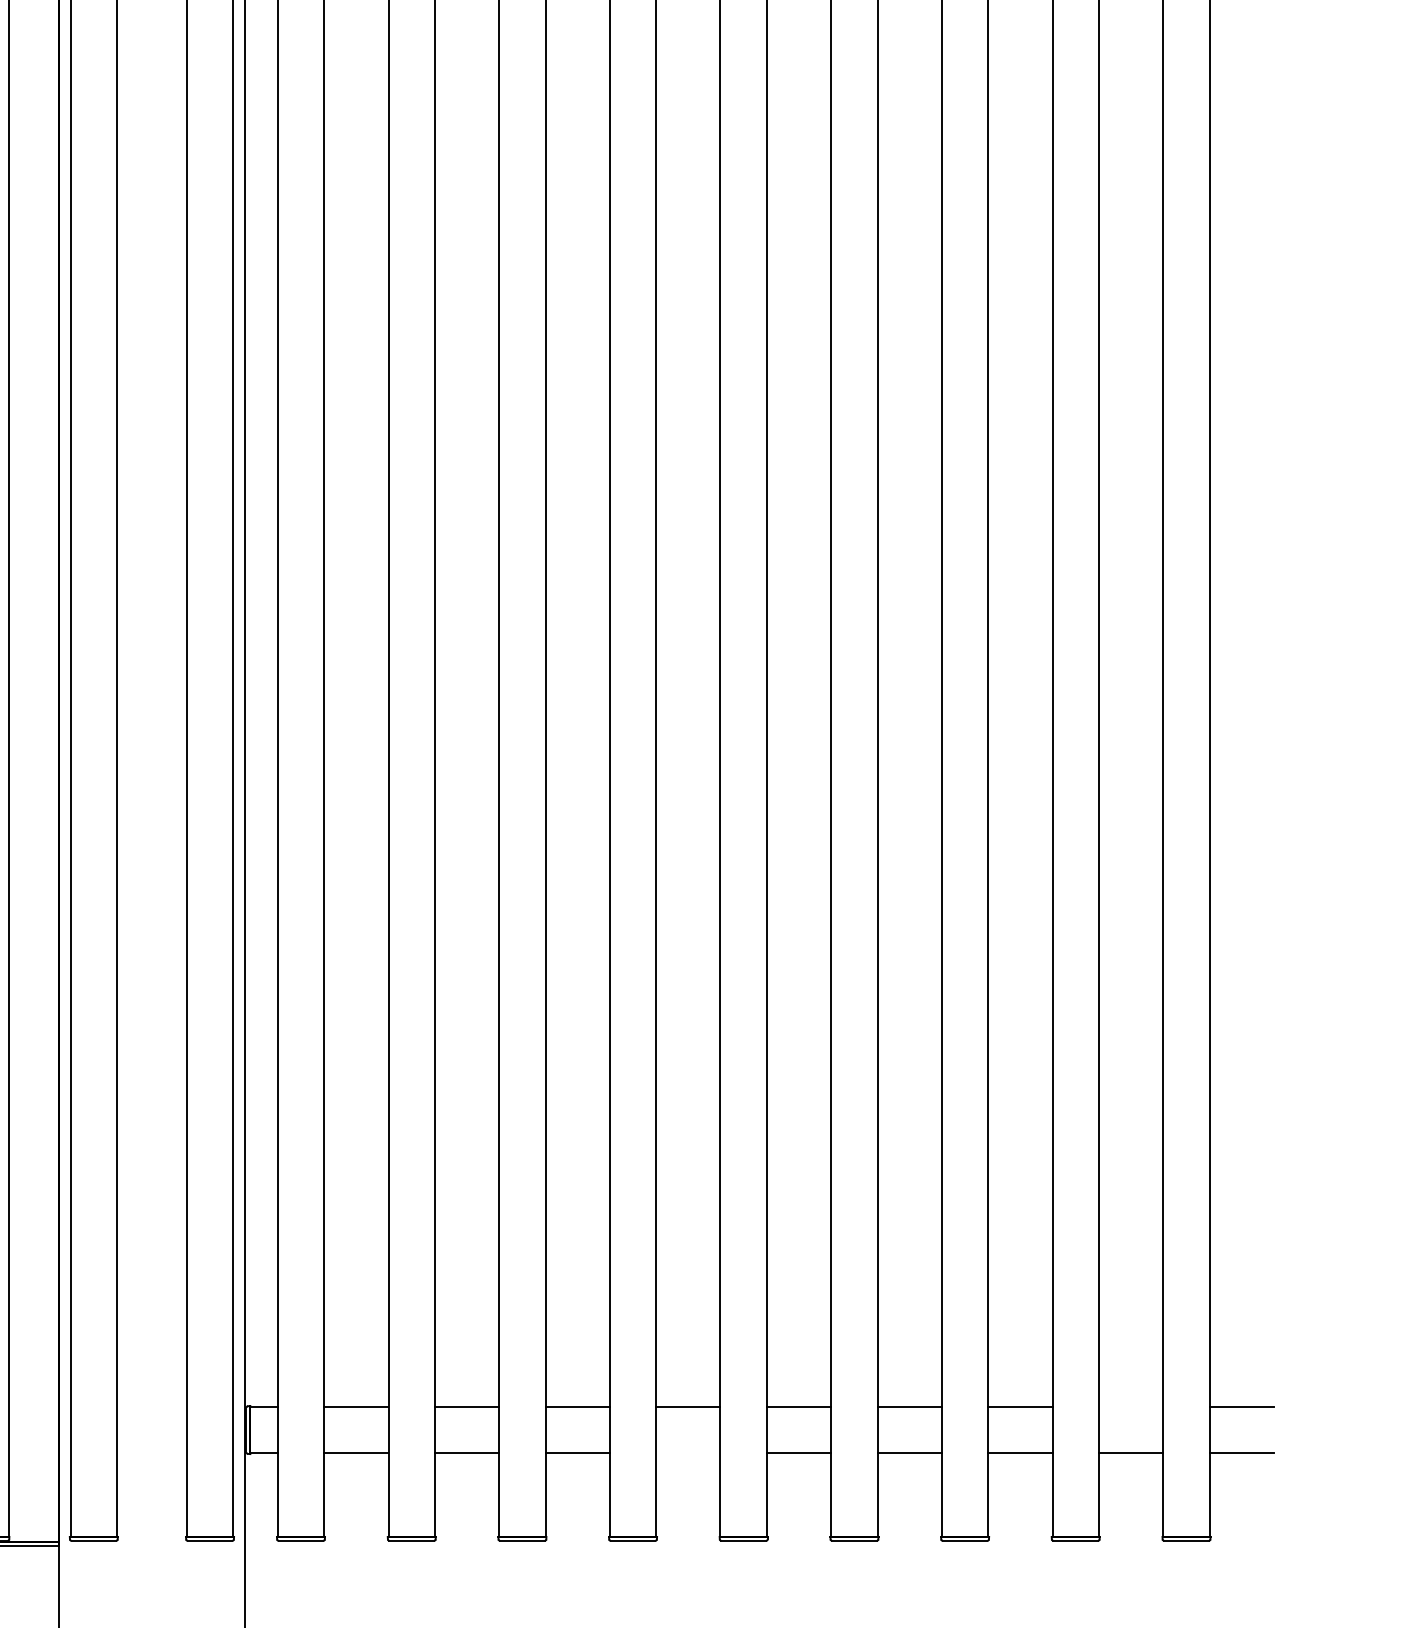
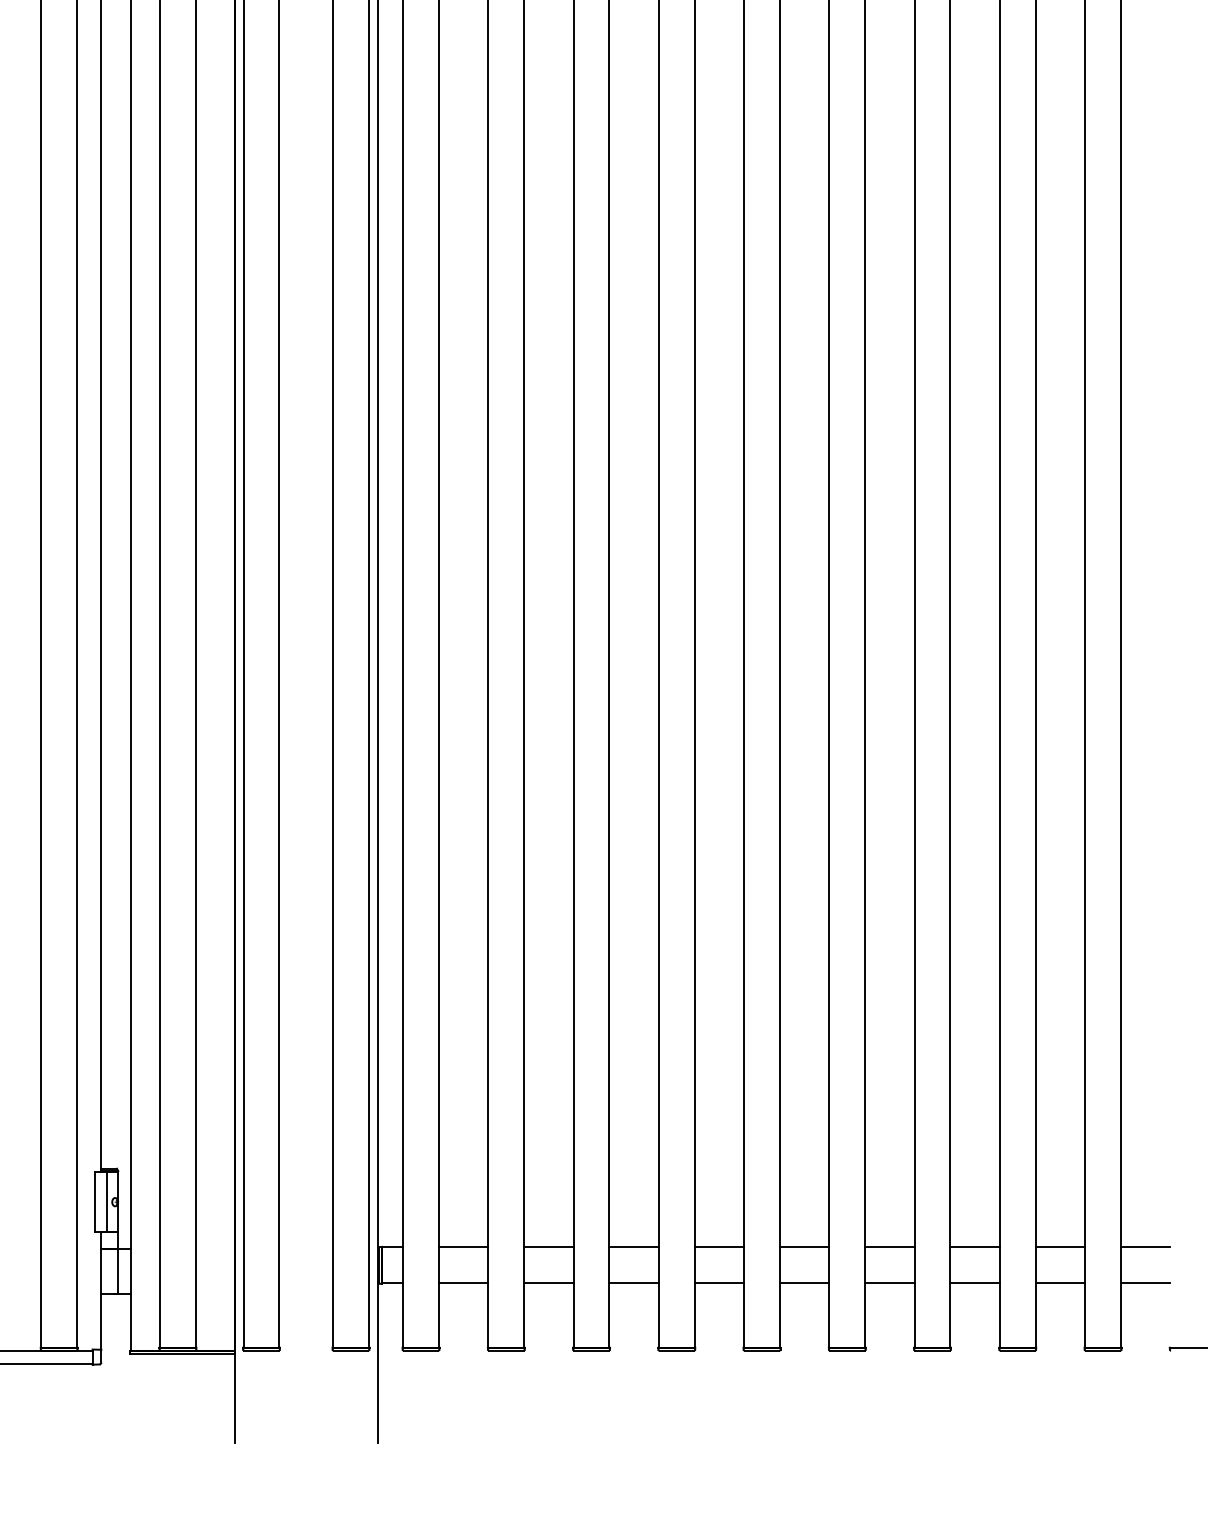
line: (1131, 1406) -> (1060, 1247), added
line: (688, 1453) -> (719, 1283), added
part: (1296, 1537) -> (1187, 1348), added

